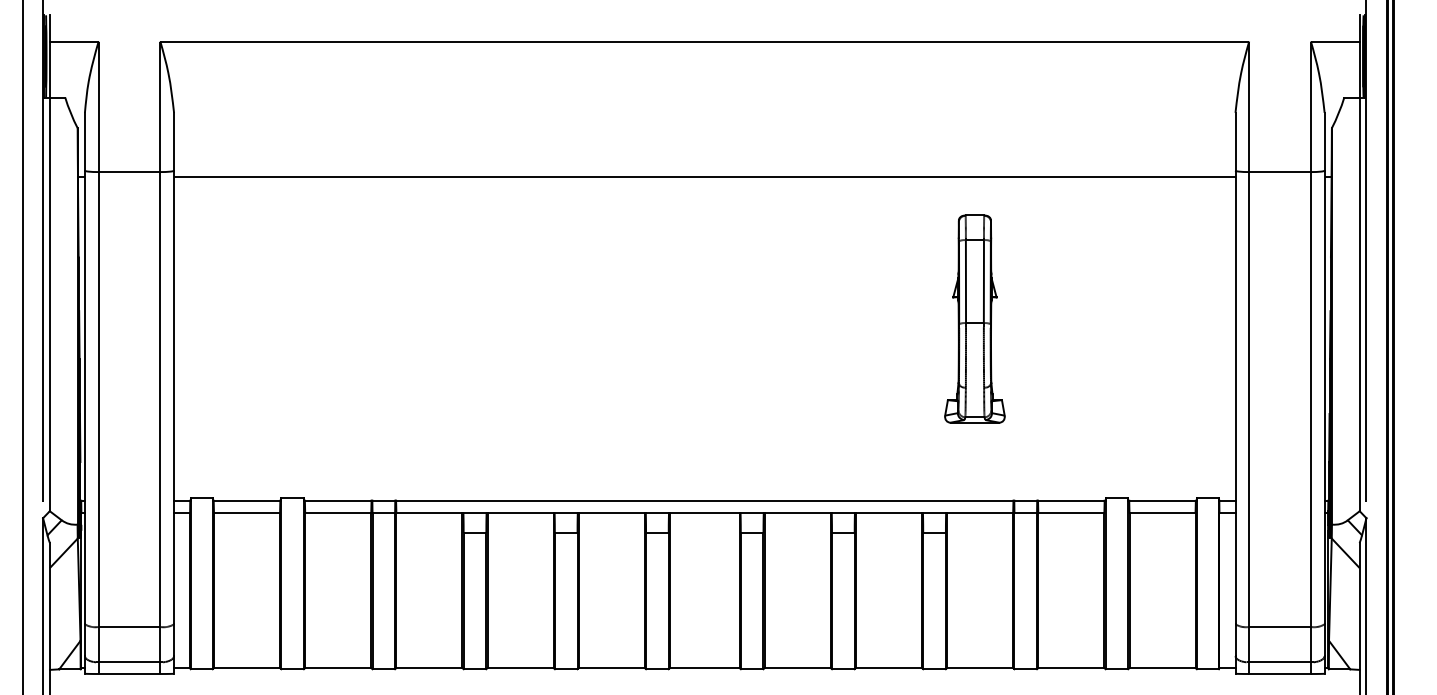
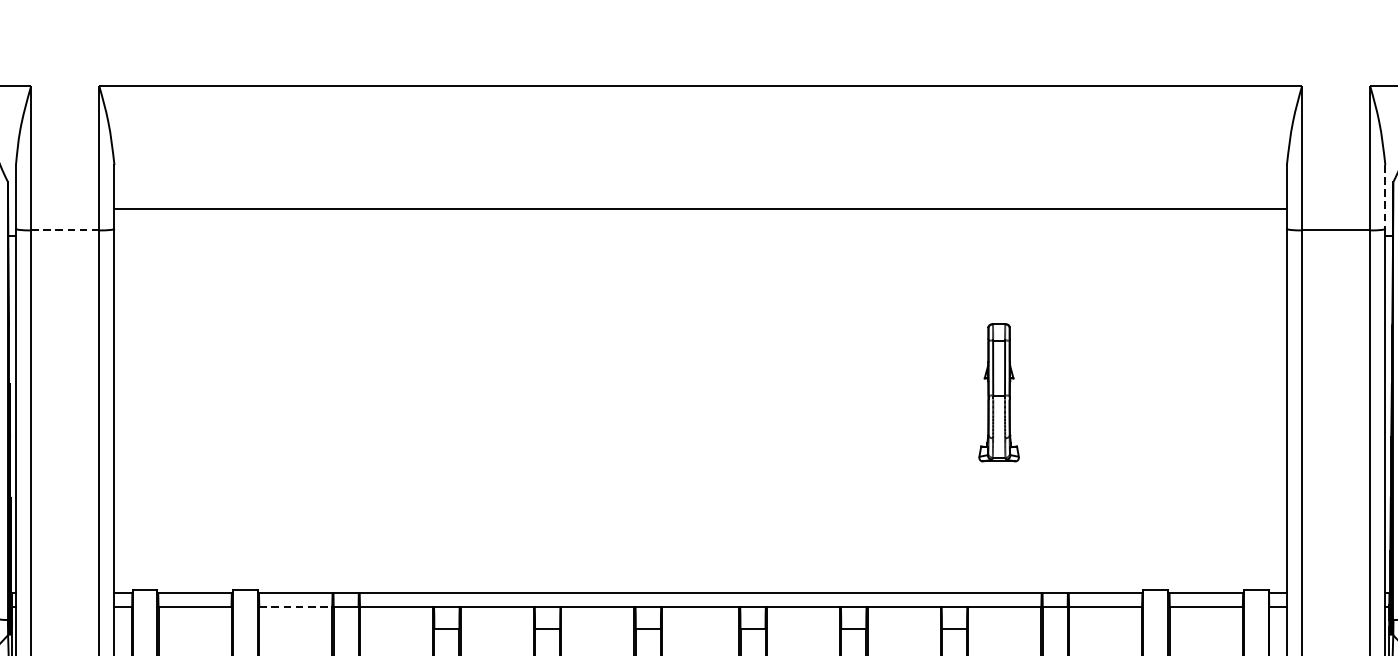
line: (1324, 141) -> (1385, 196), solid -> dashed
line: (129, 172) -> (65, 230), solid -> dashed
line: (704, 177) -> (700, 208), moved
part: (974, 318) -> (998, 392), size x0.6
line: (338, 512) -> (296, 606), solid -> dashed

